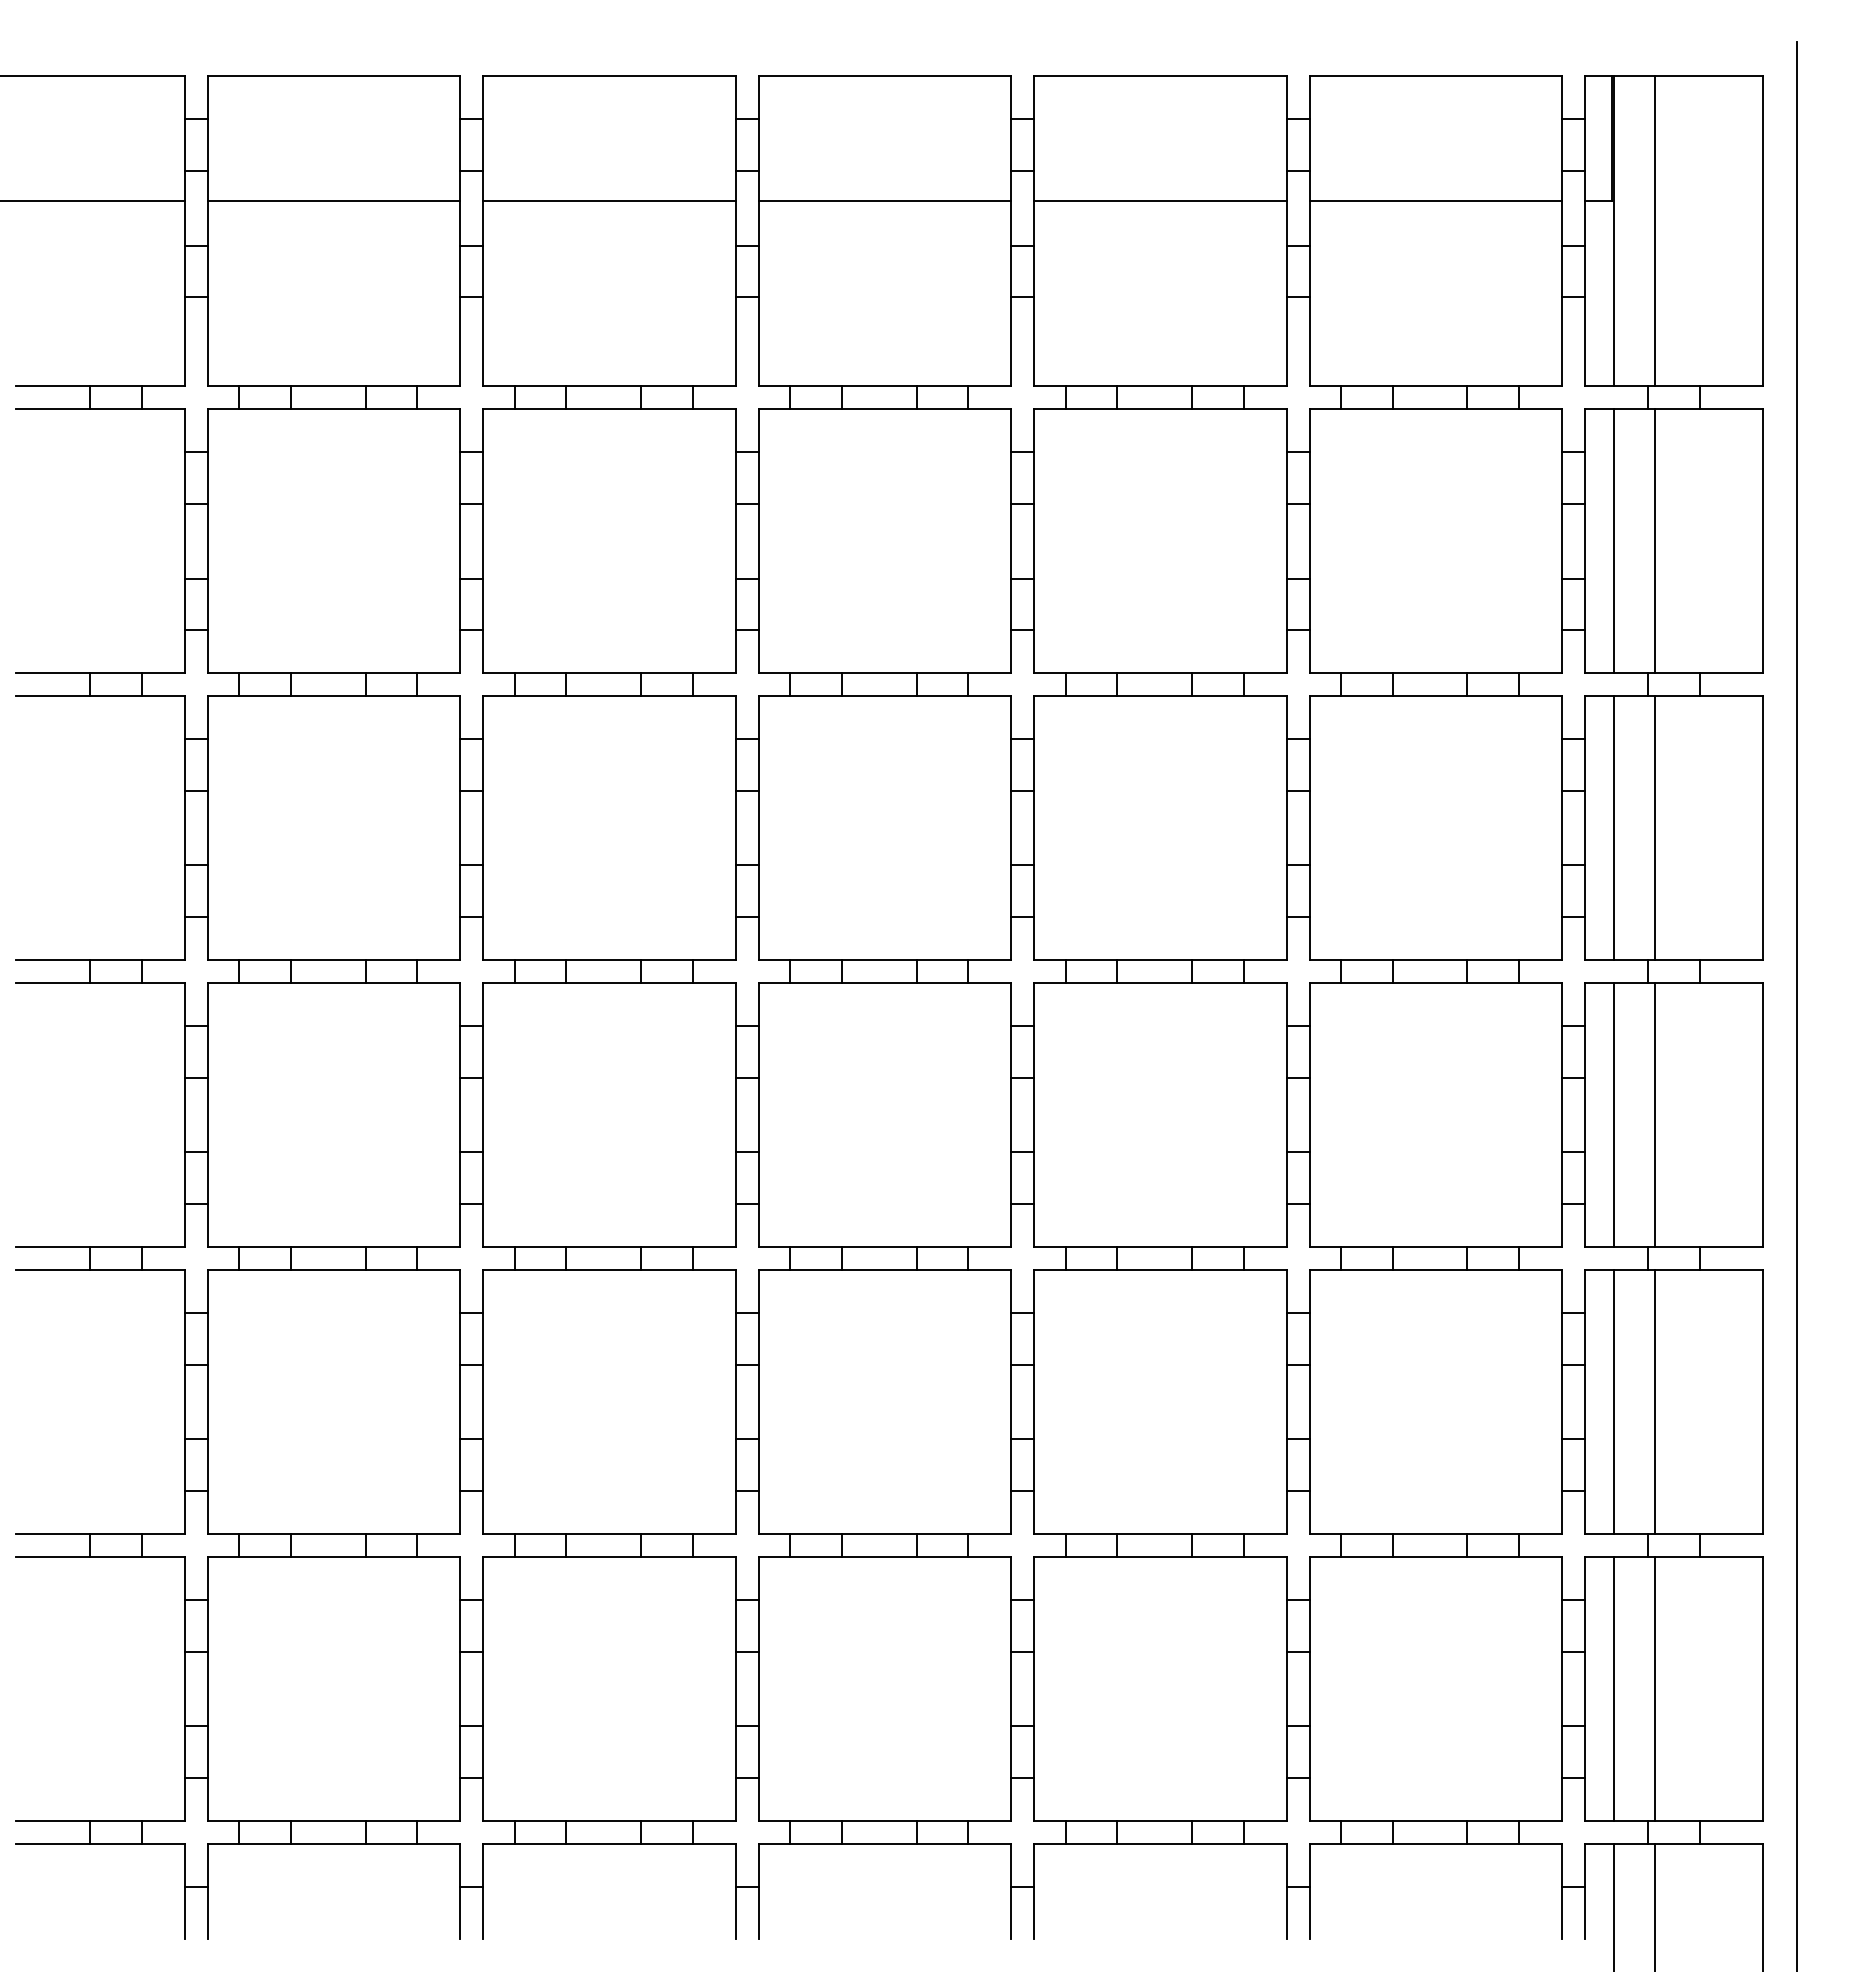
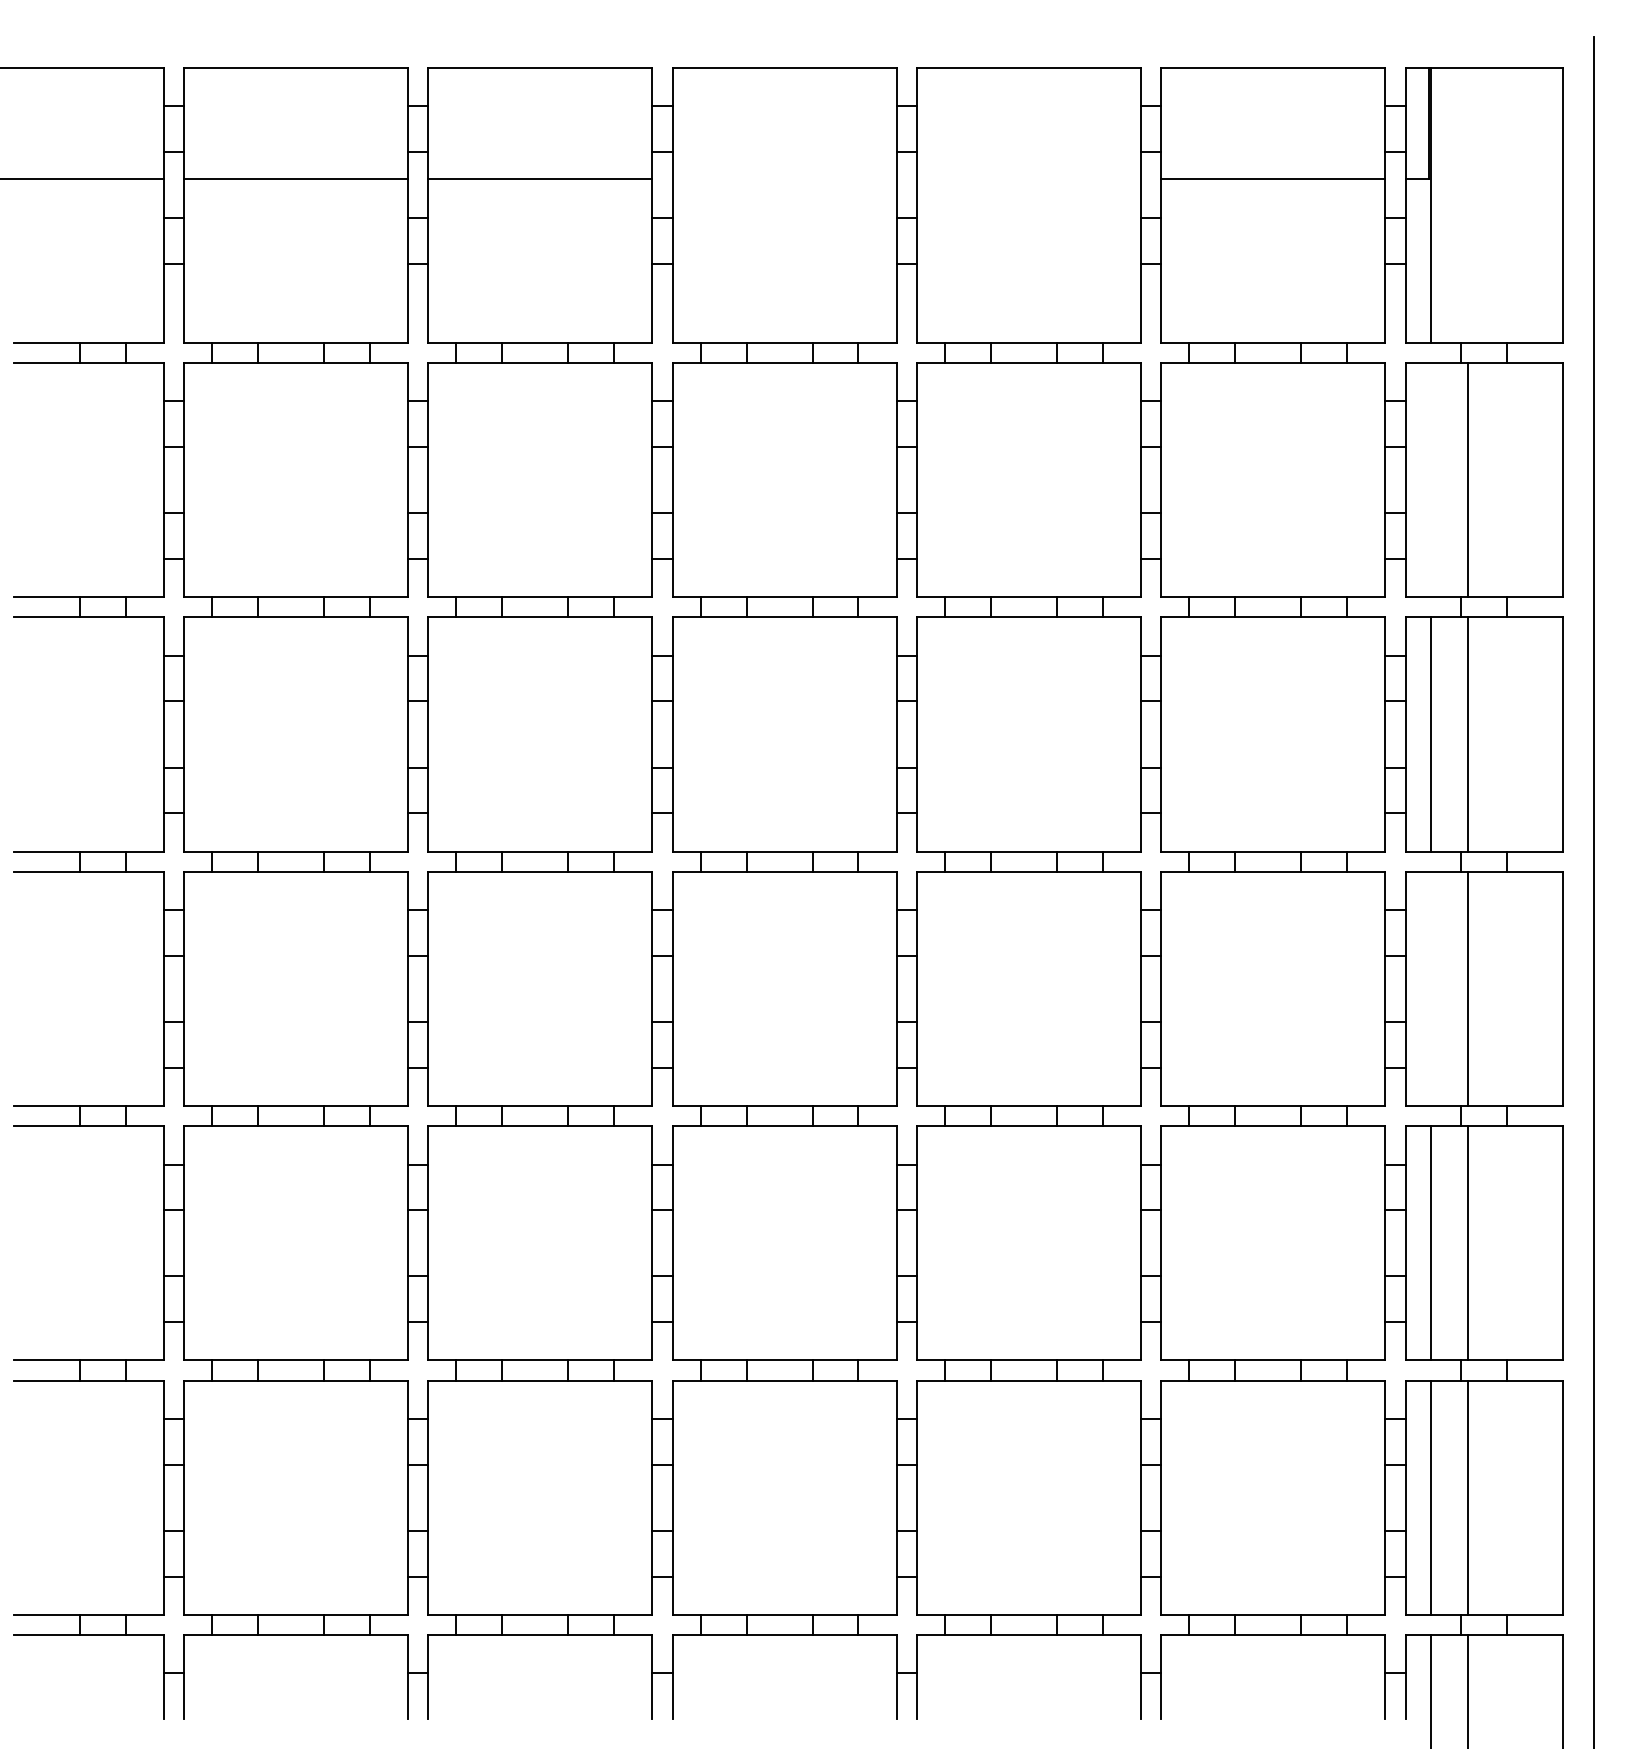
line: (884, 201) -> (784, 178), removed
line: (1160, 201) -> (1028, 178), removed
line: (1655, 231) -> (1467, 205), removed
line: (1613, 541) -> (1430, 480), removed
line: (1613, 1115) -> (1430, 989), removed

